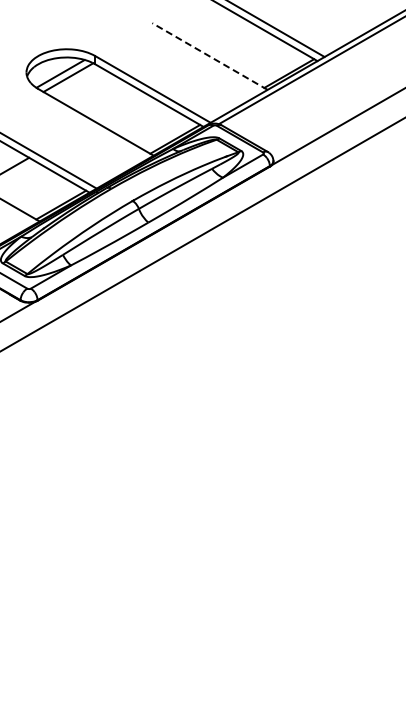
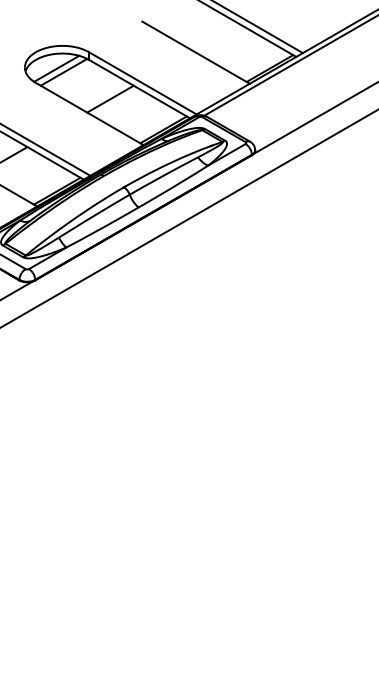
line: (210, 56) -> (196, 52), dashed -> solid
line: (118, 106) -> (110, 99), added

